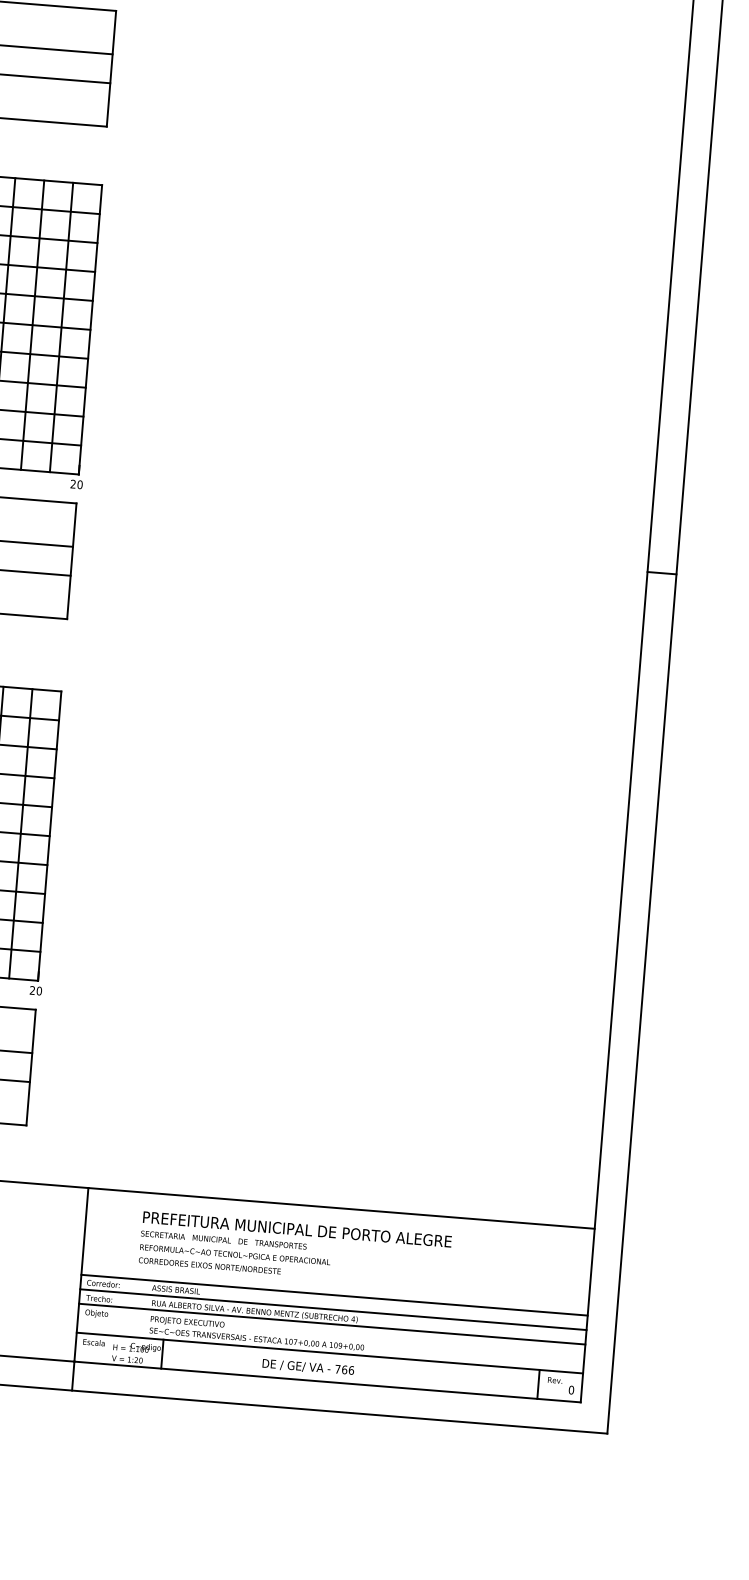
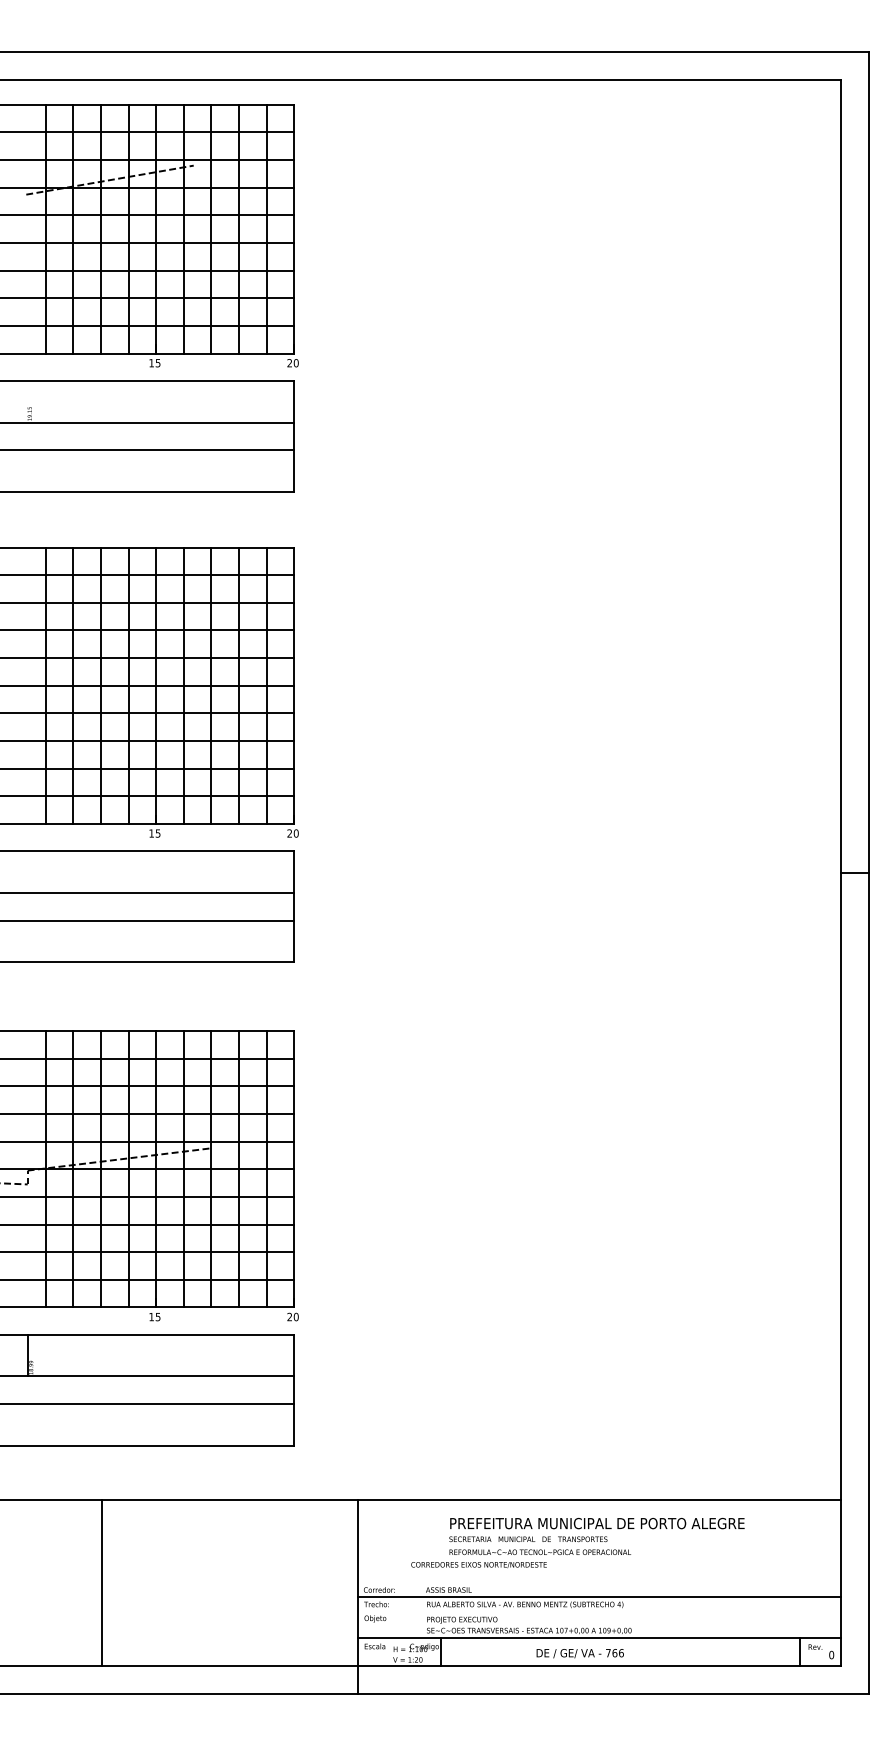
text: (295, 1242) -> (596, 1536), moved
line: (334, 1295) -> (599, 1583), removed
line: (332, 1323) -> (599, 1610), removed

